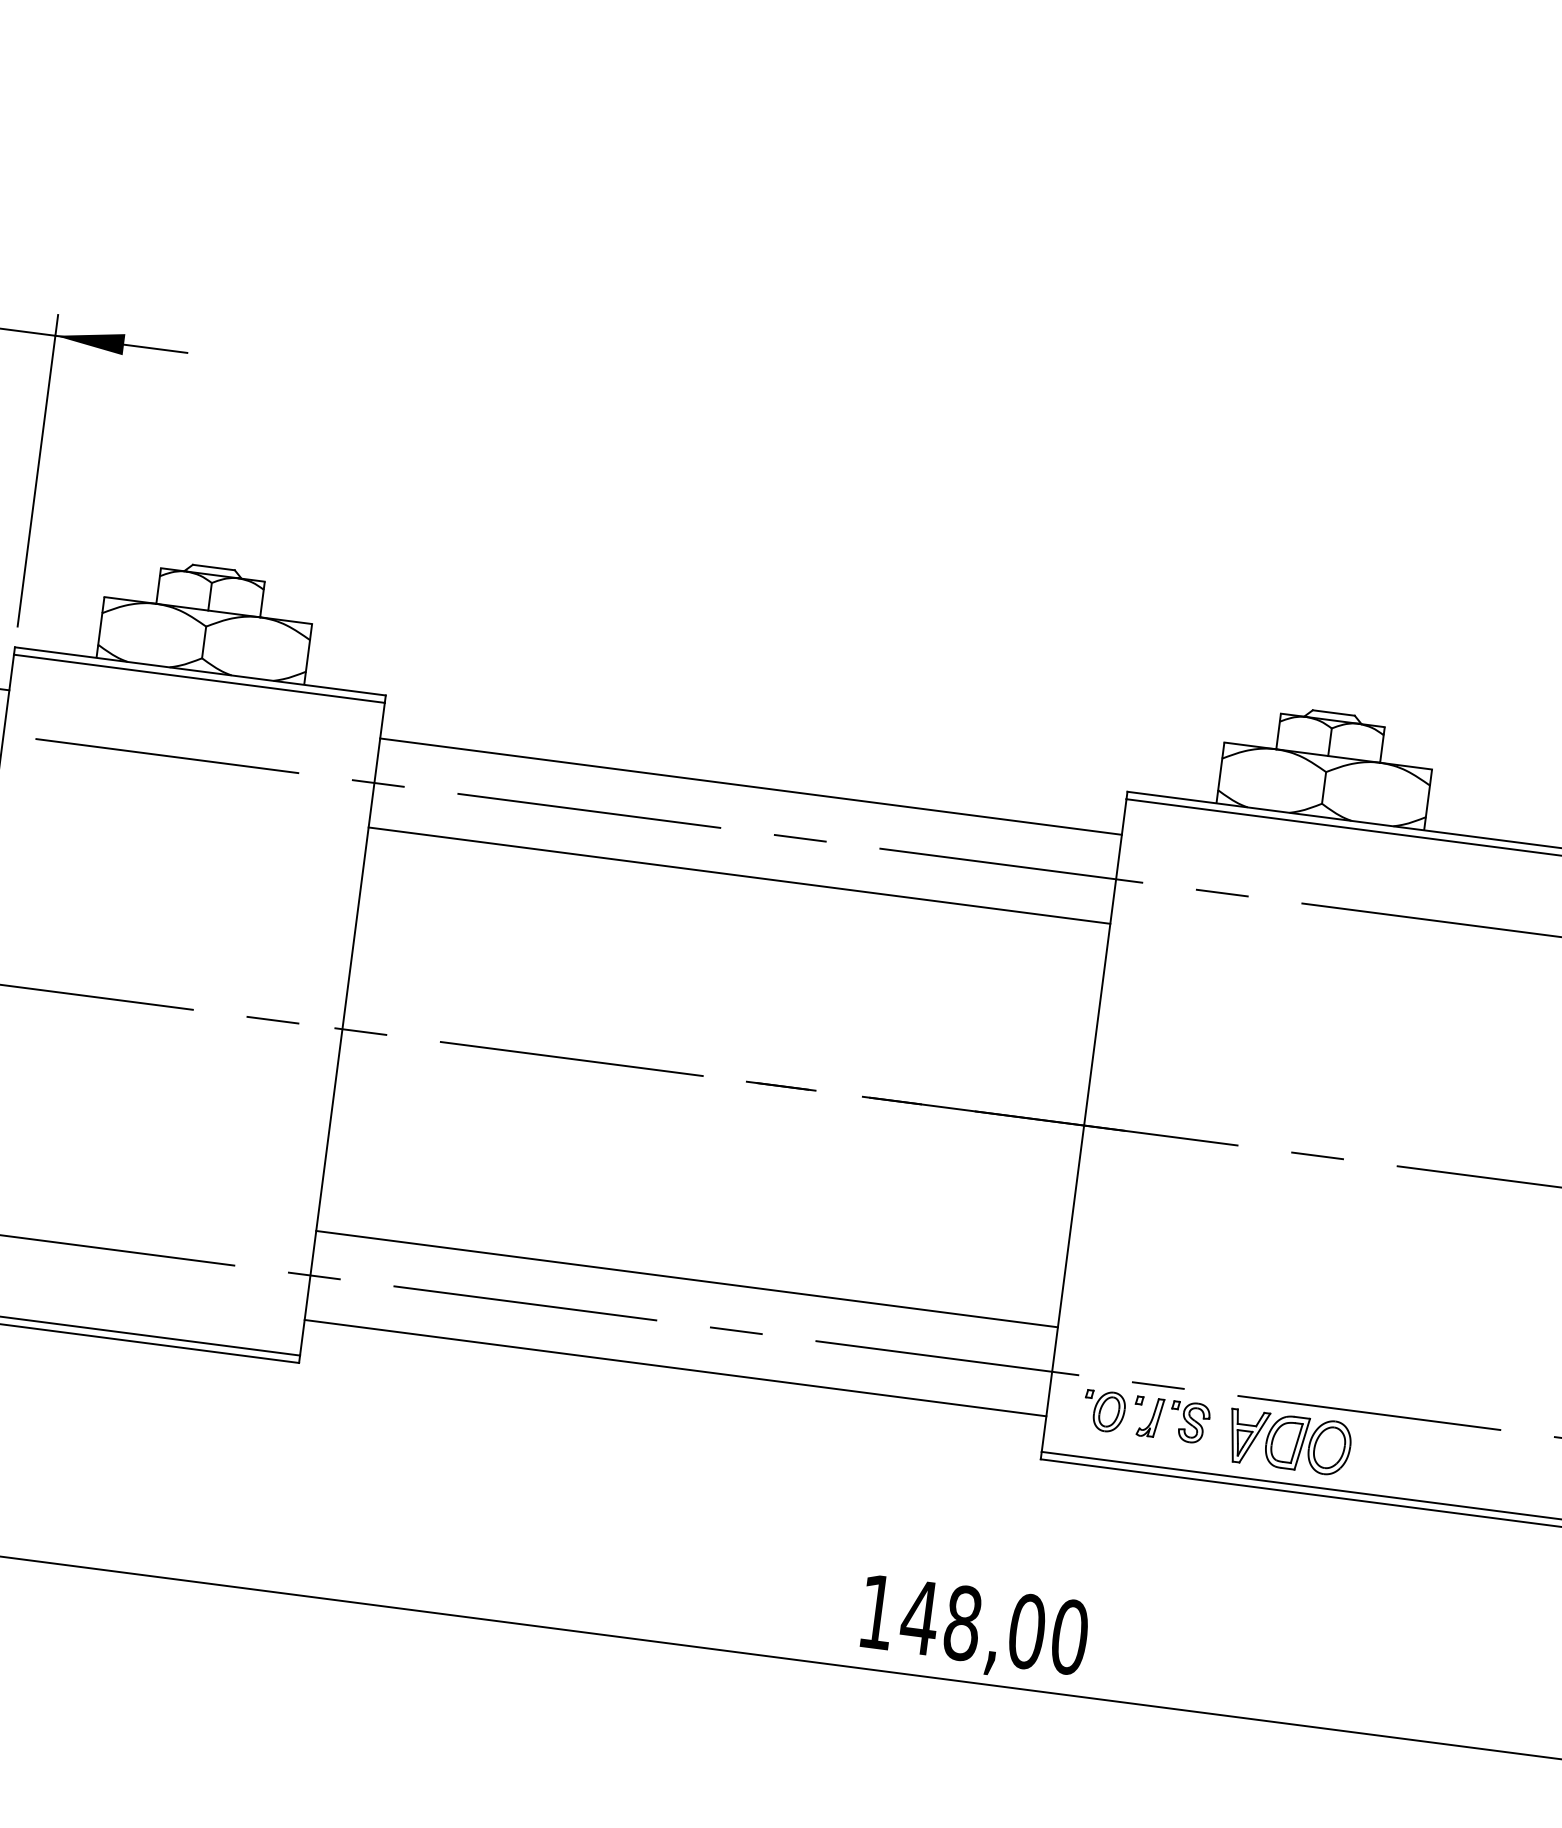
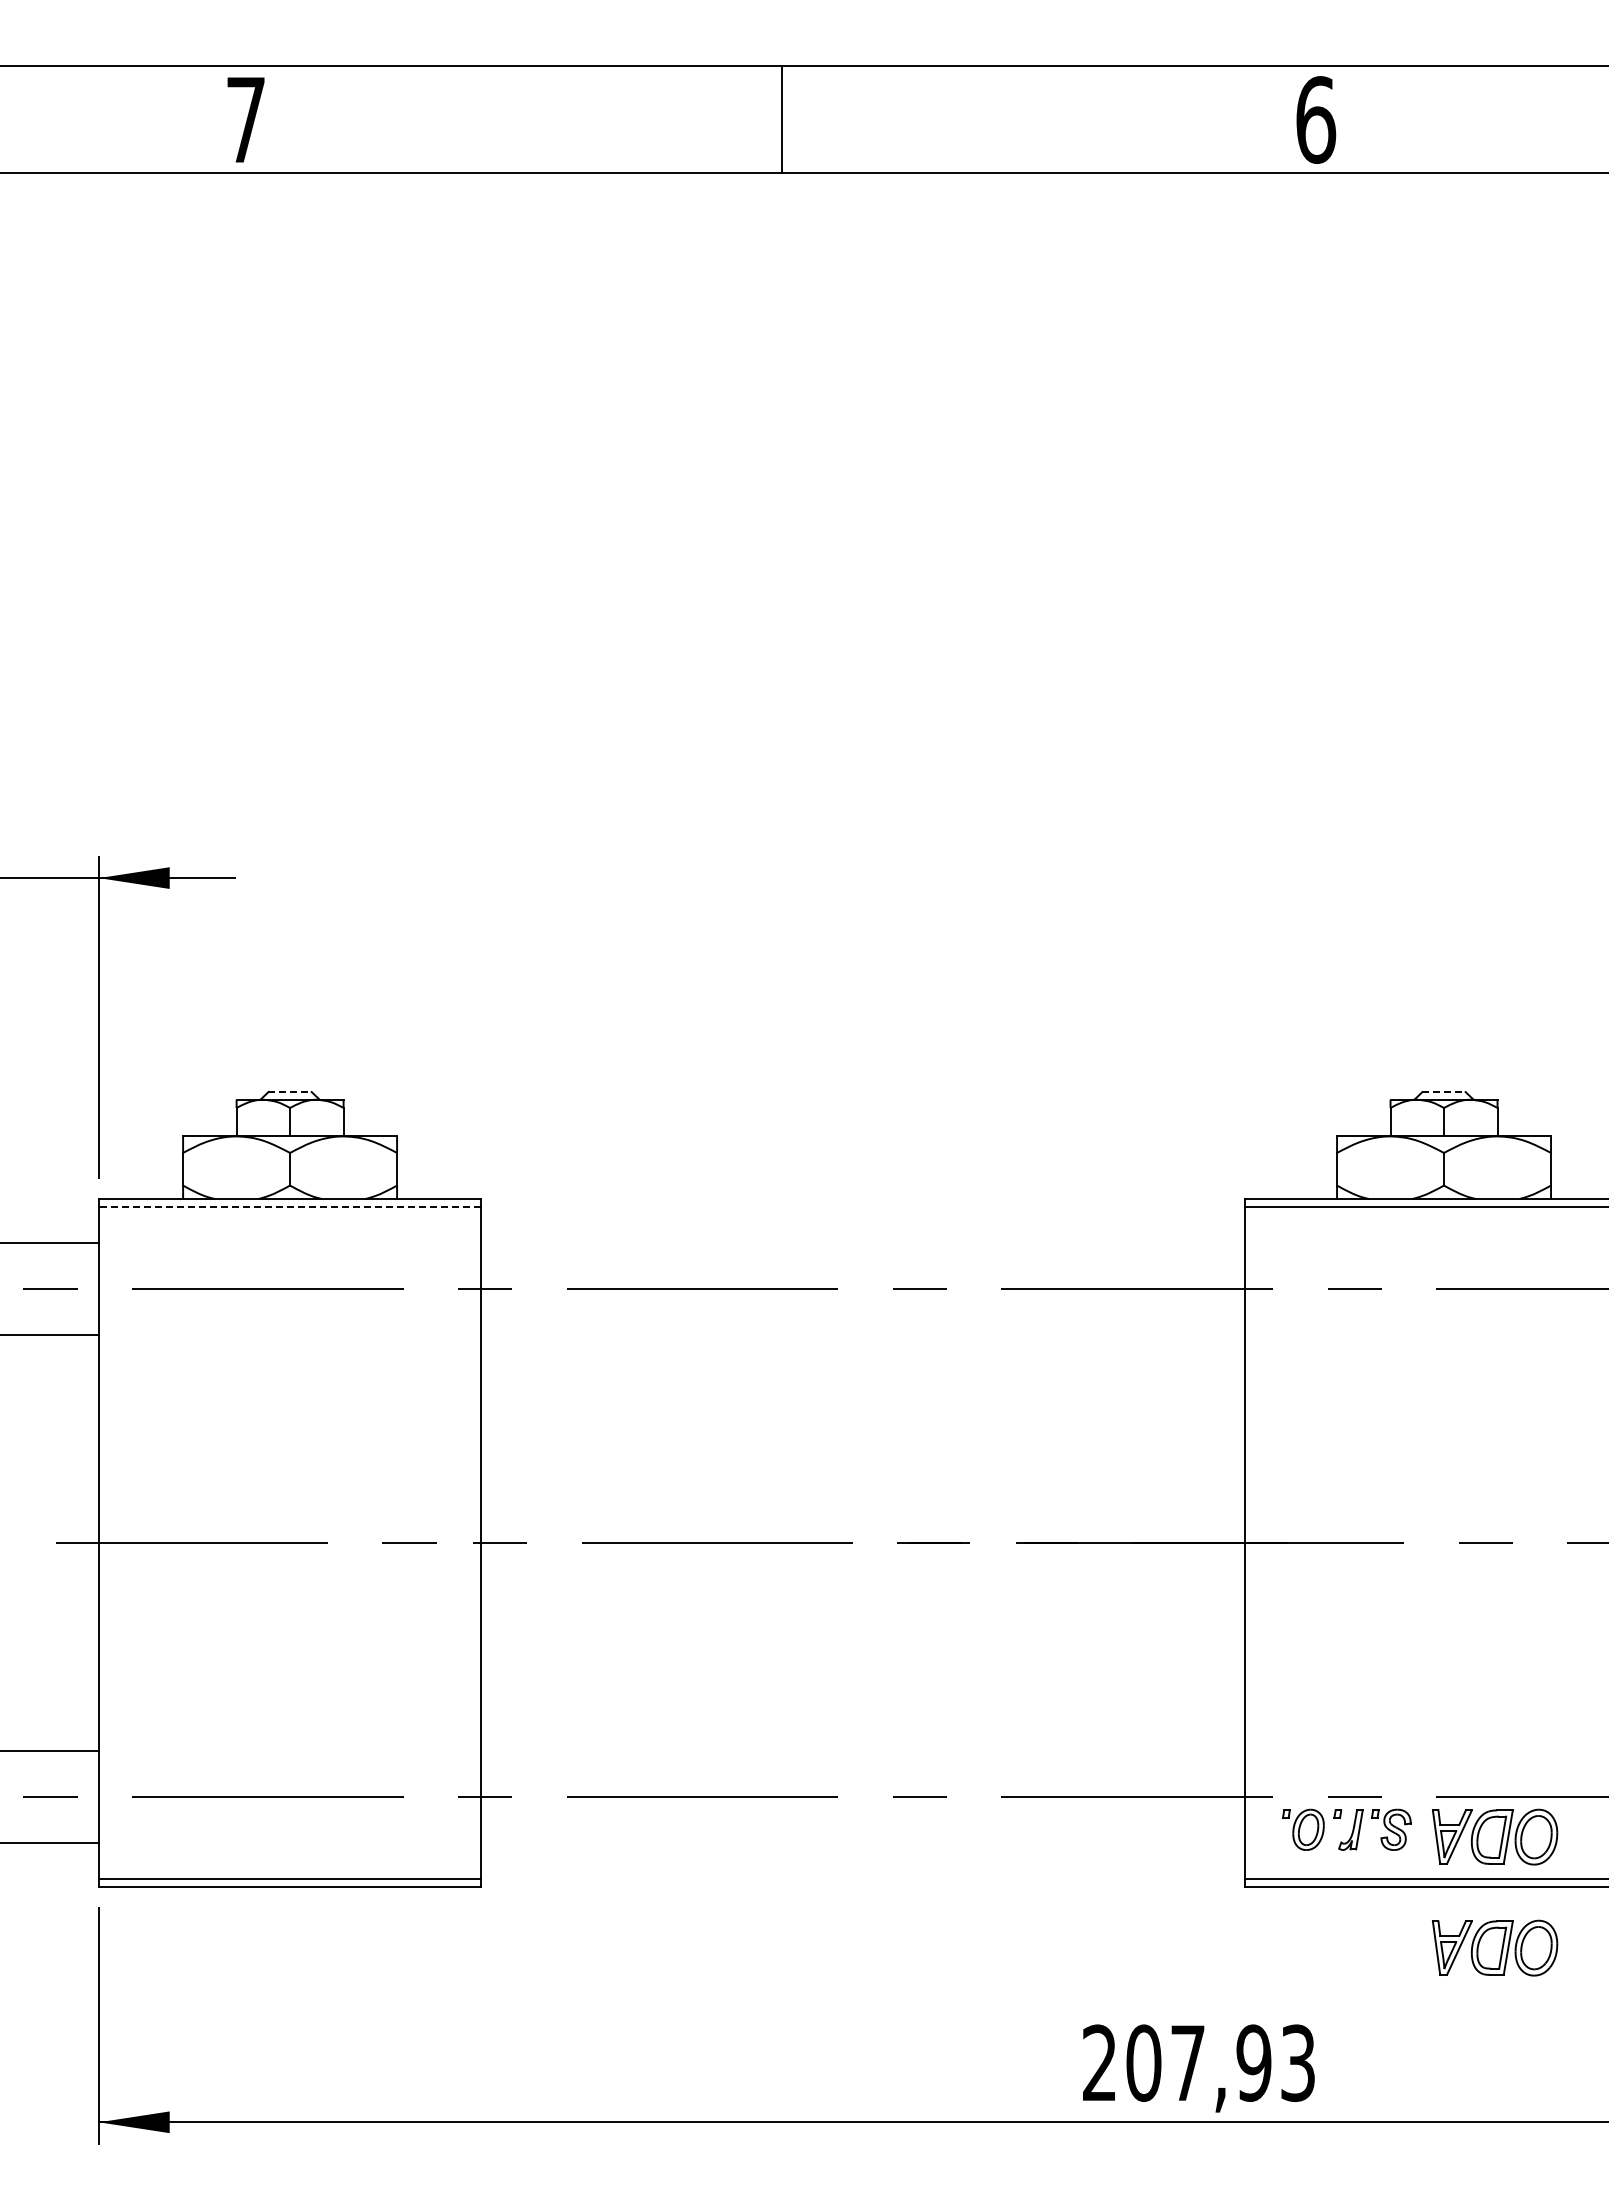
line: (214, 568) -> (290, 1092), solid -> dashed
line: (198, 678) -> (289, 1206), solid -> dashed
line: (1334, 713) -> (1444, 1092), solid -> dashed
line: (751, 786) -> (863, 1243), removed
line: (739, 876) -> (863, 1335), removed
line: (687, 1278) -> (863, 1750), removed
line: (675, 1368) -> (863, 1842), removed
part: (1275, 1549) -> (1495, 1947), added
text: (974, 1624) -> (1199, 2062), 148,00 -> 207,93

